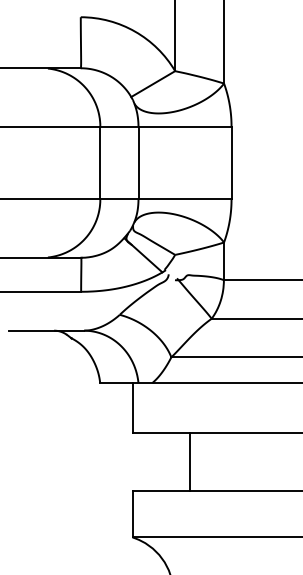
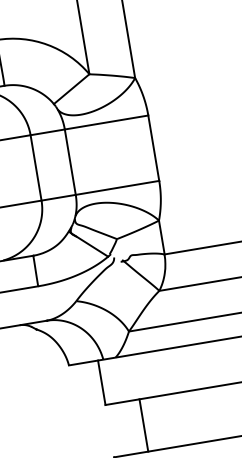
line: (189, 461) -> (143, 425), moved

